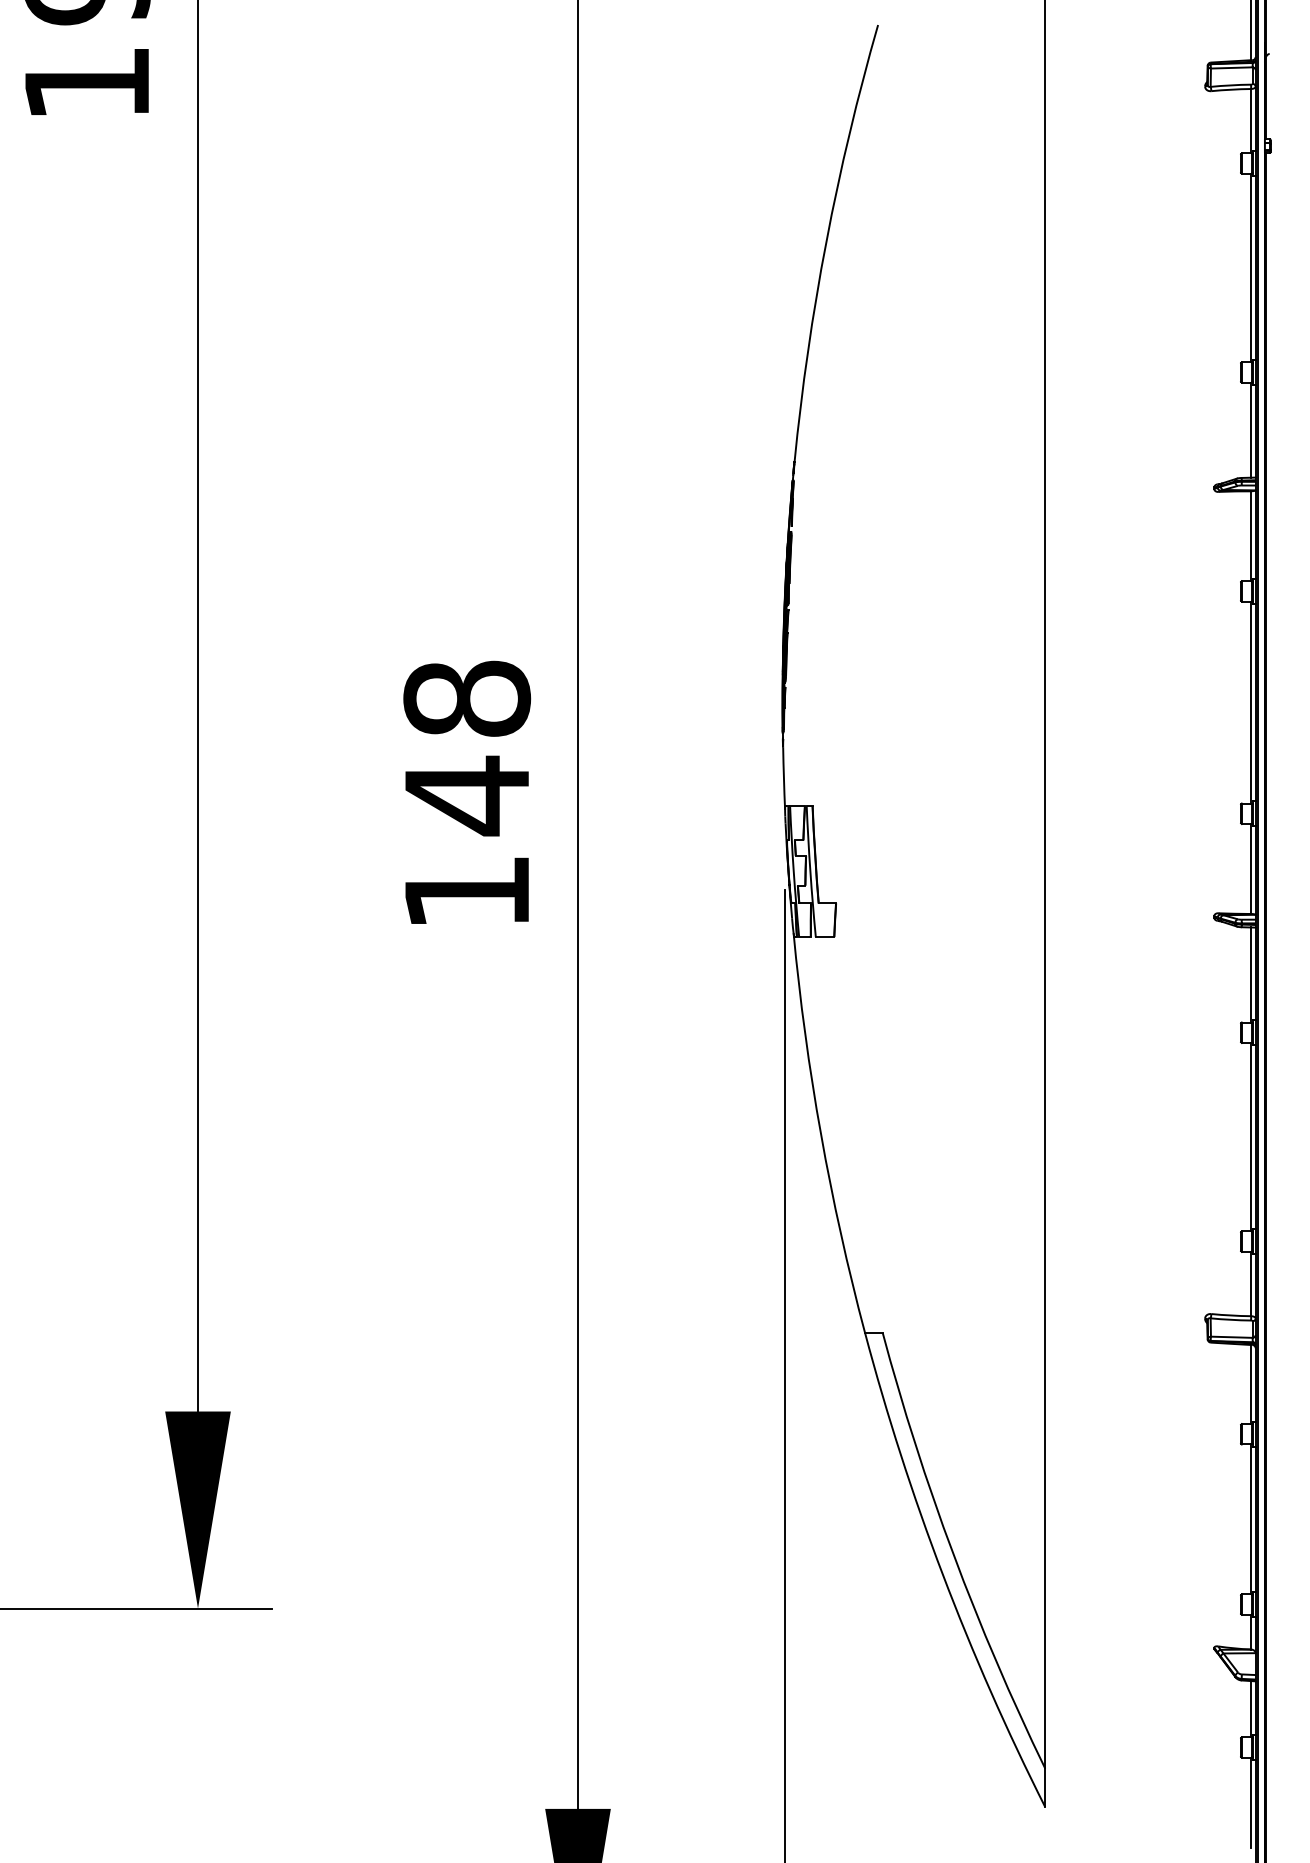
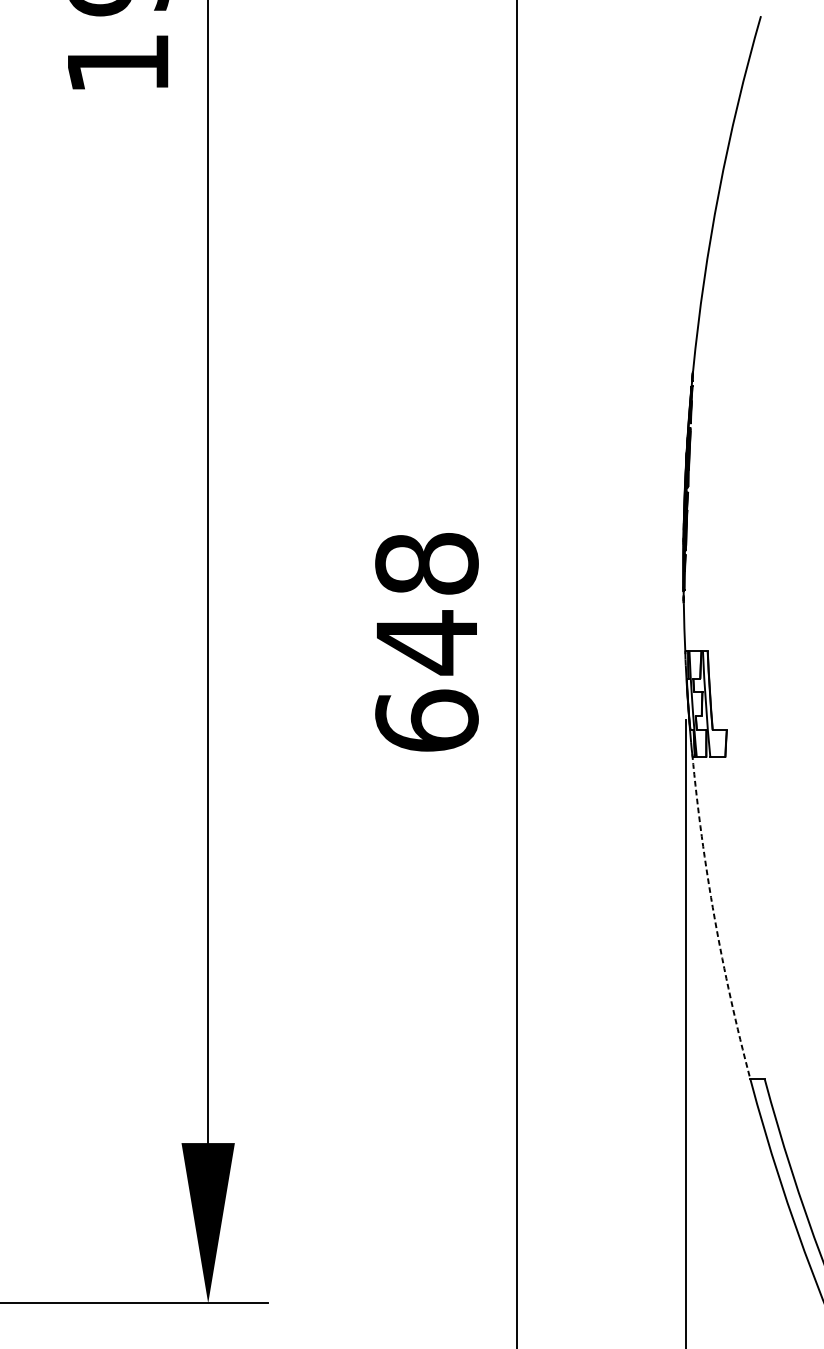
text: (467, 891) -> (427, 720), 148 -> 648
arc: (821, 1134) -> (714, 917), solid -> dashed

